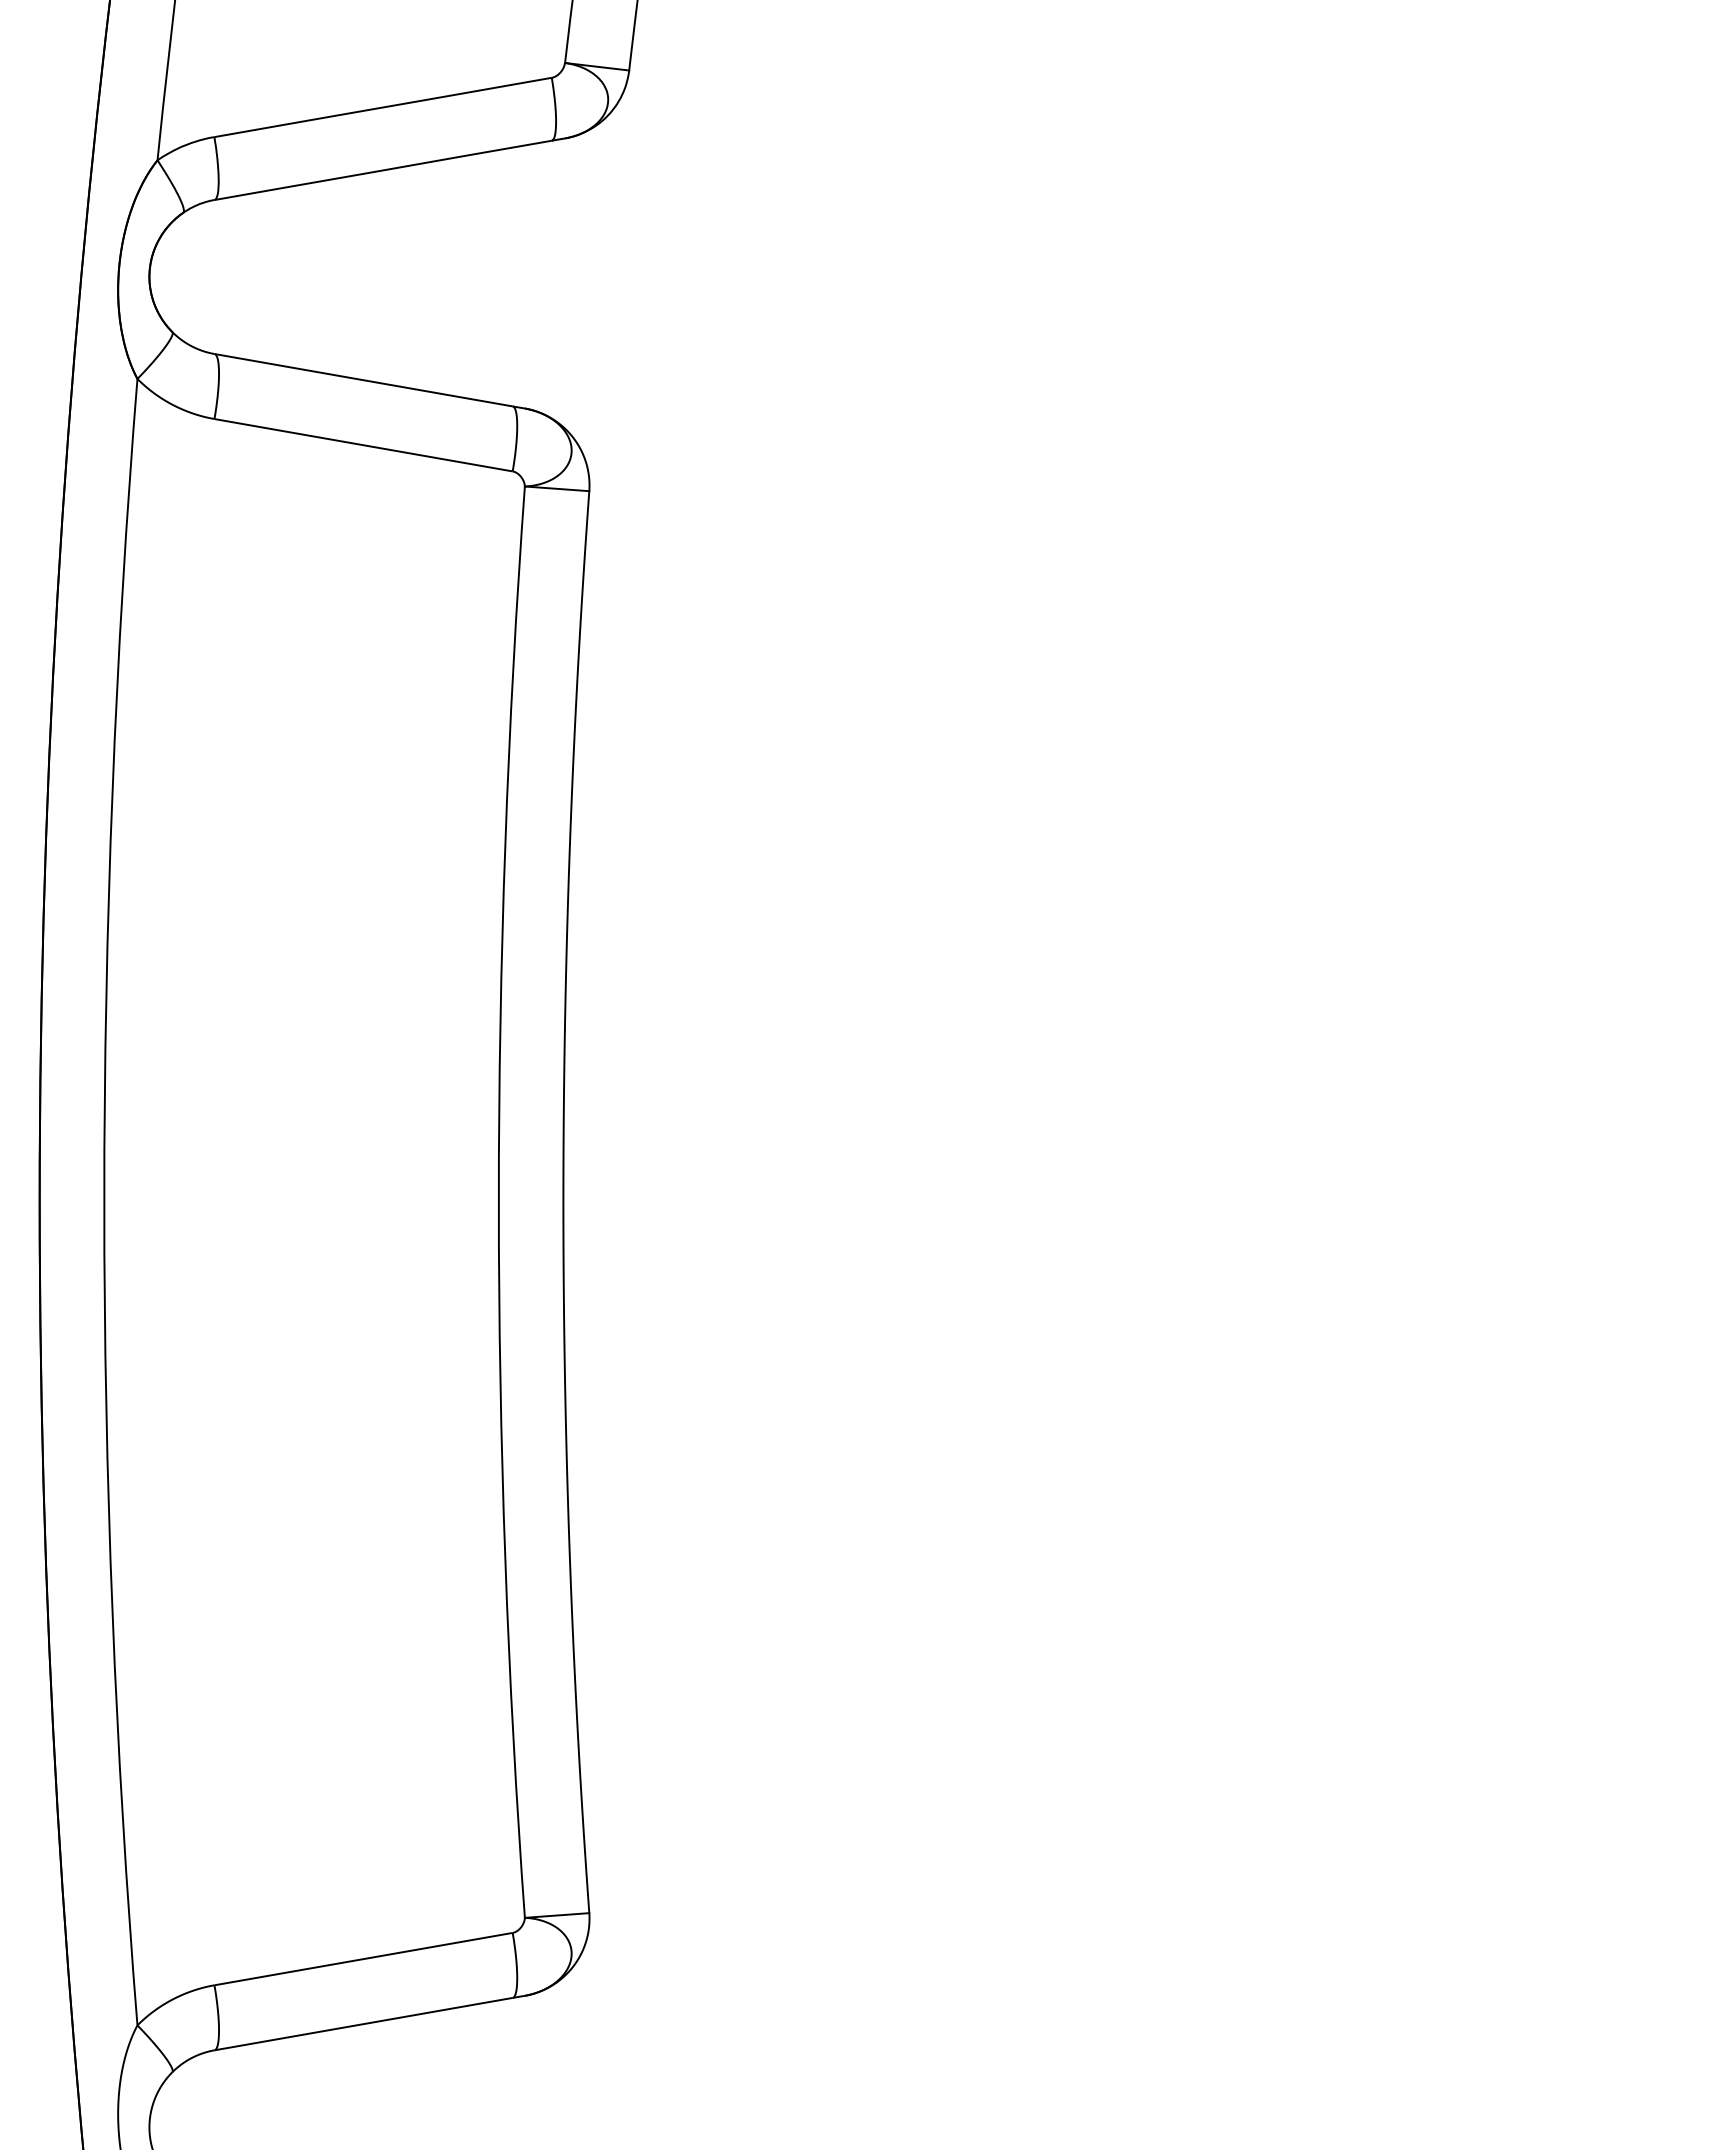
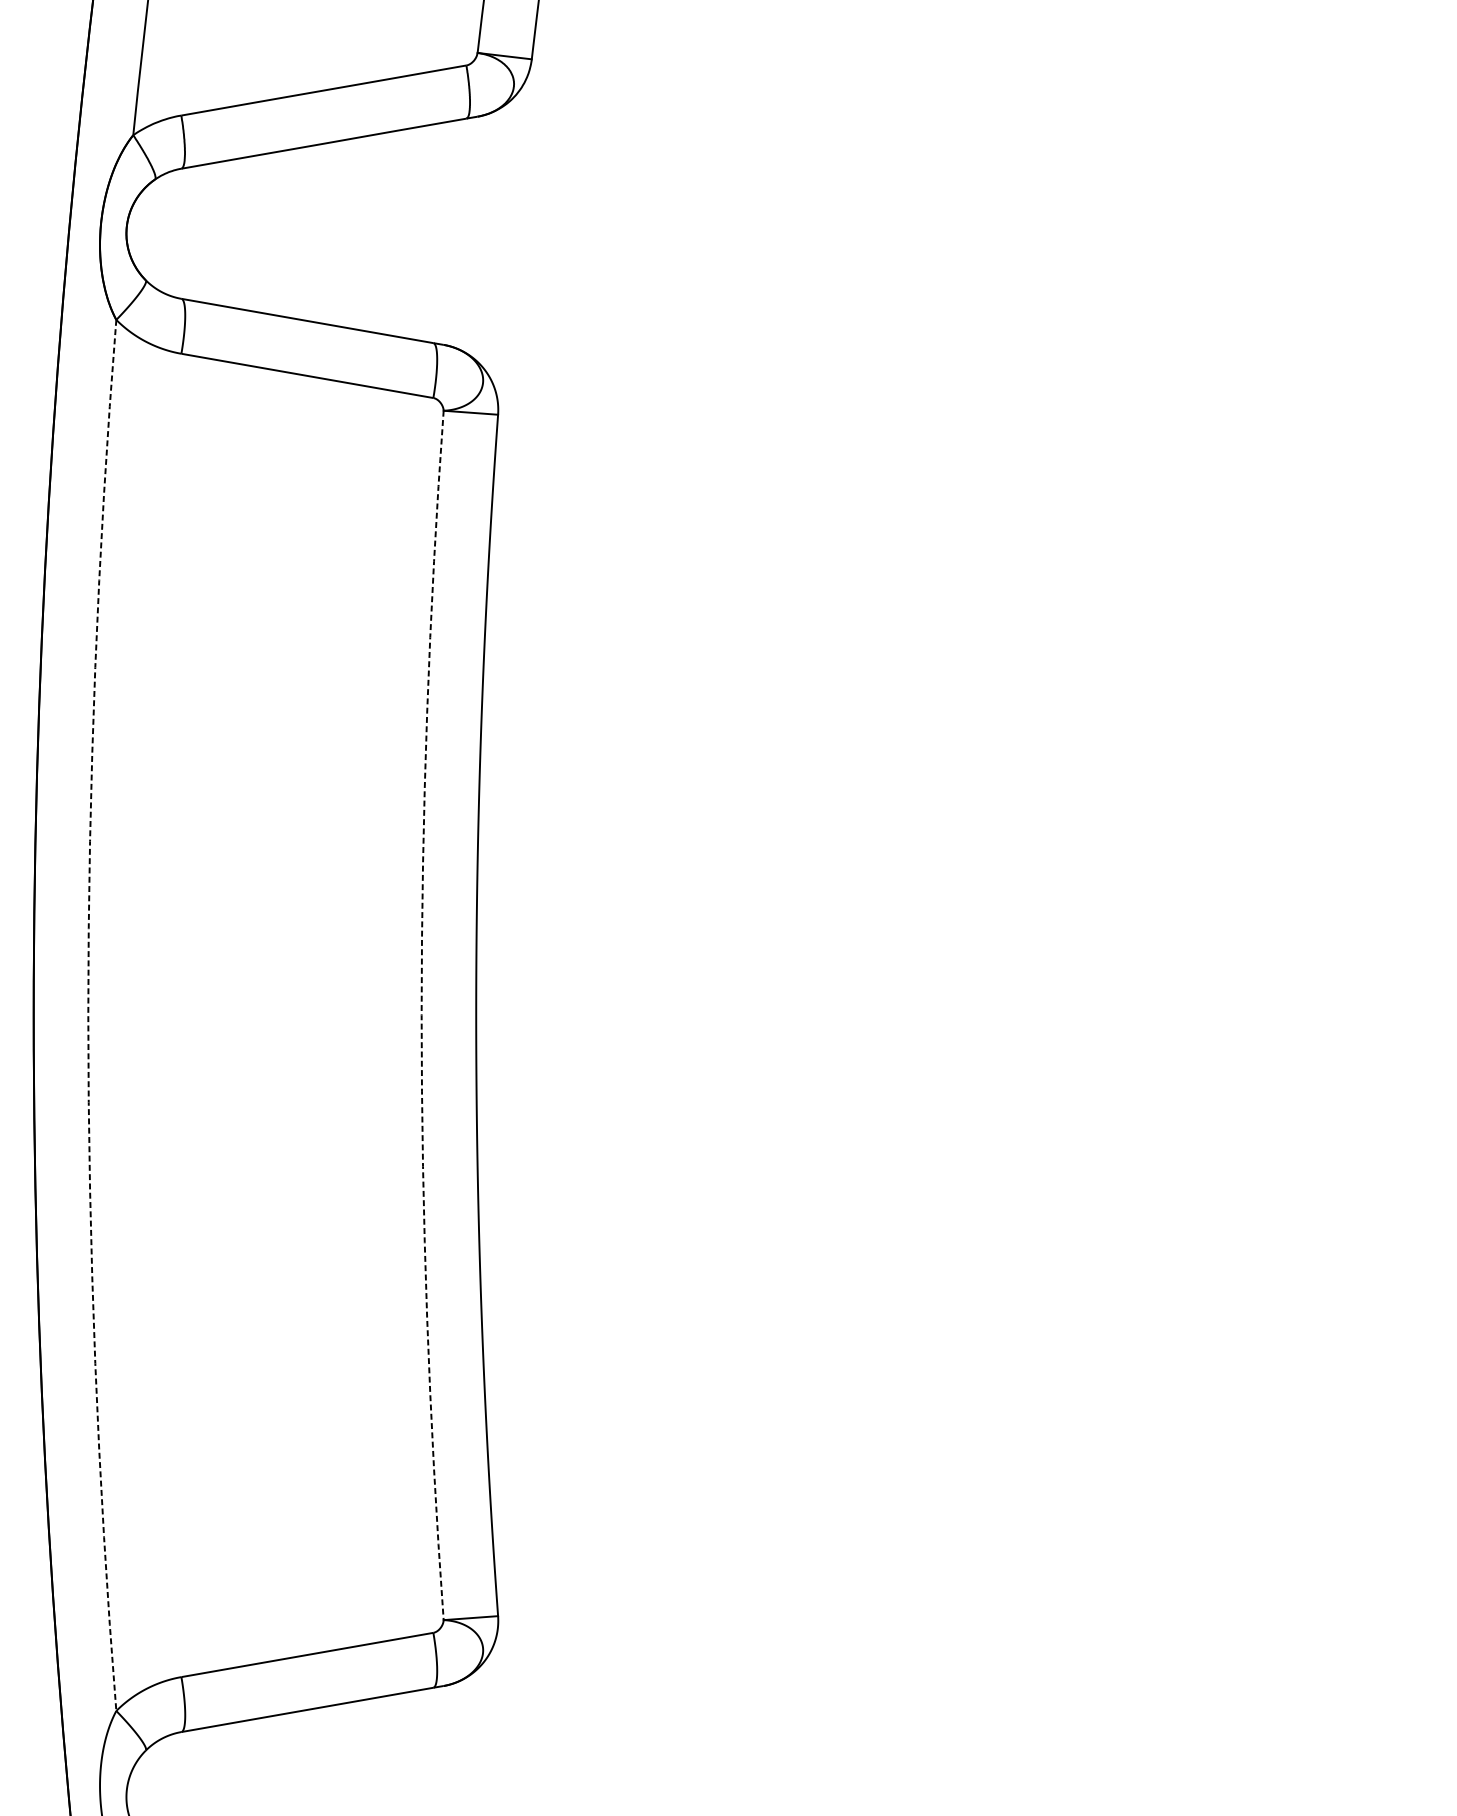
arc: (104, 1202) -> (88, 1015), solid -> dashed
arc: (498, 1202) -> (421, 1015), solid -> dashed

